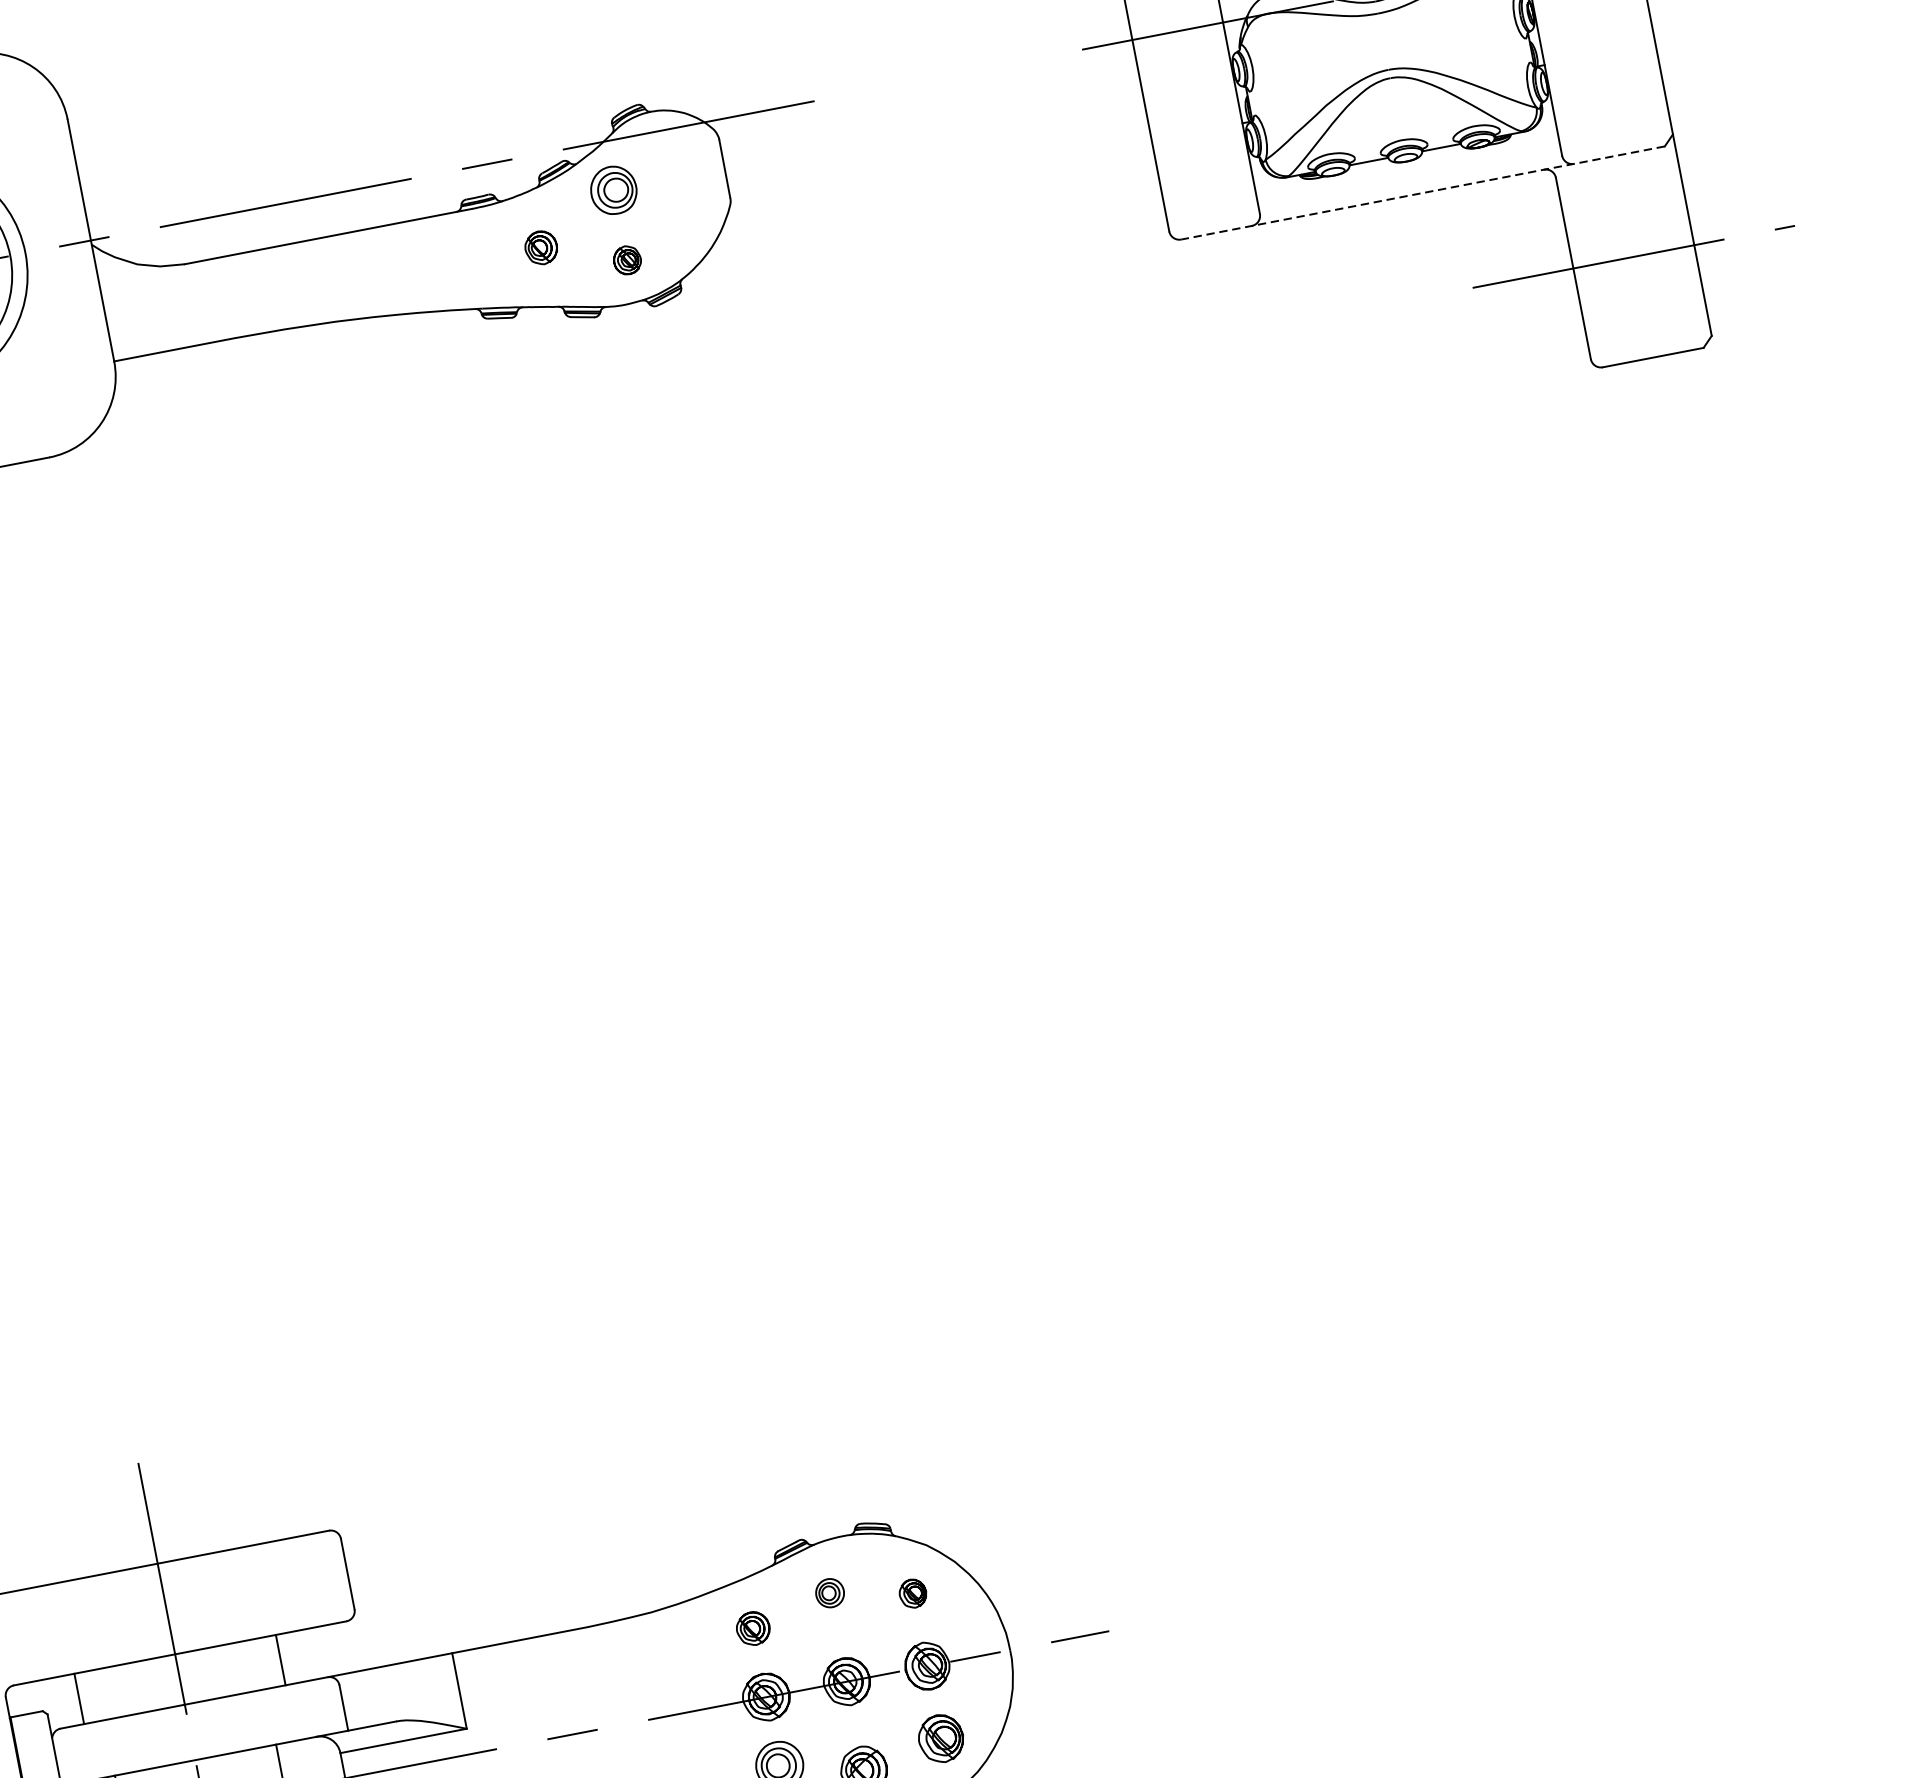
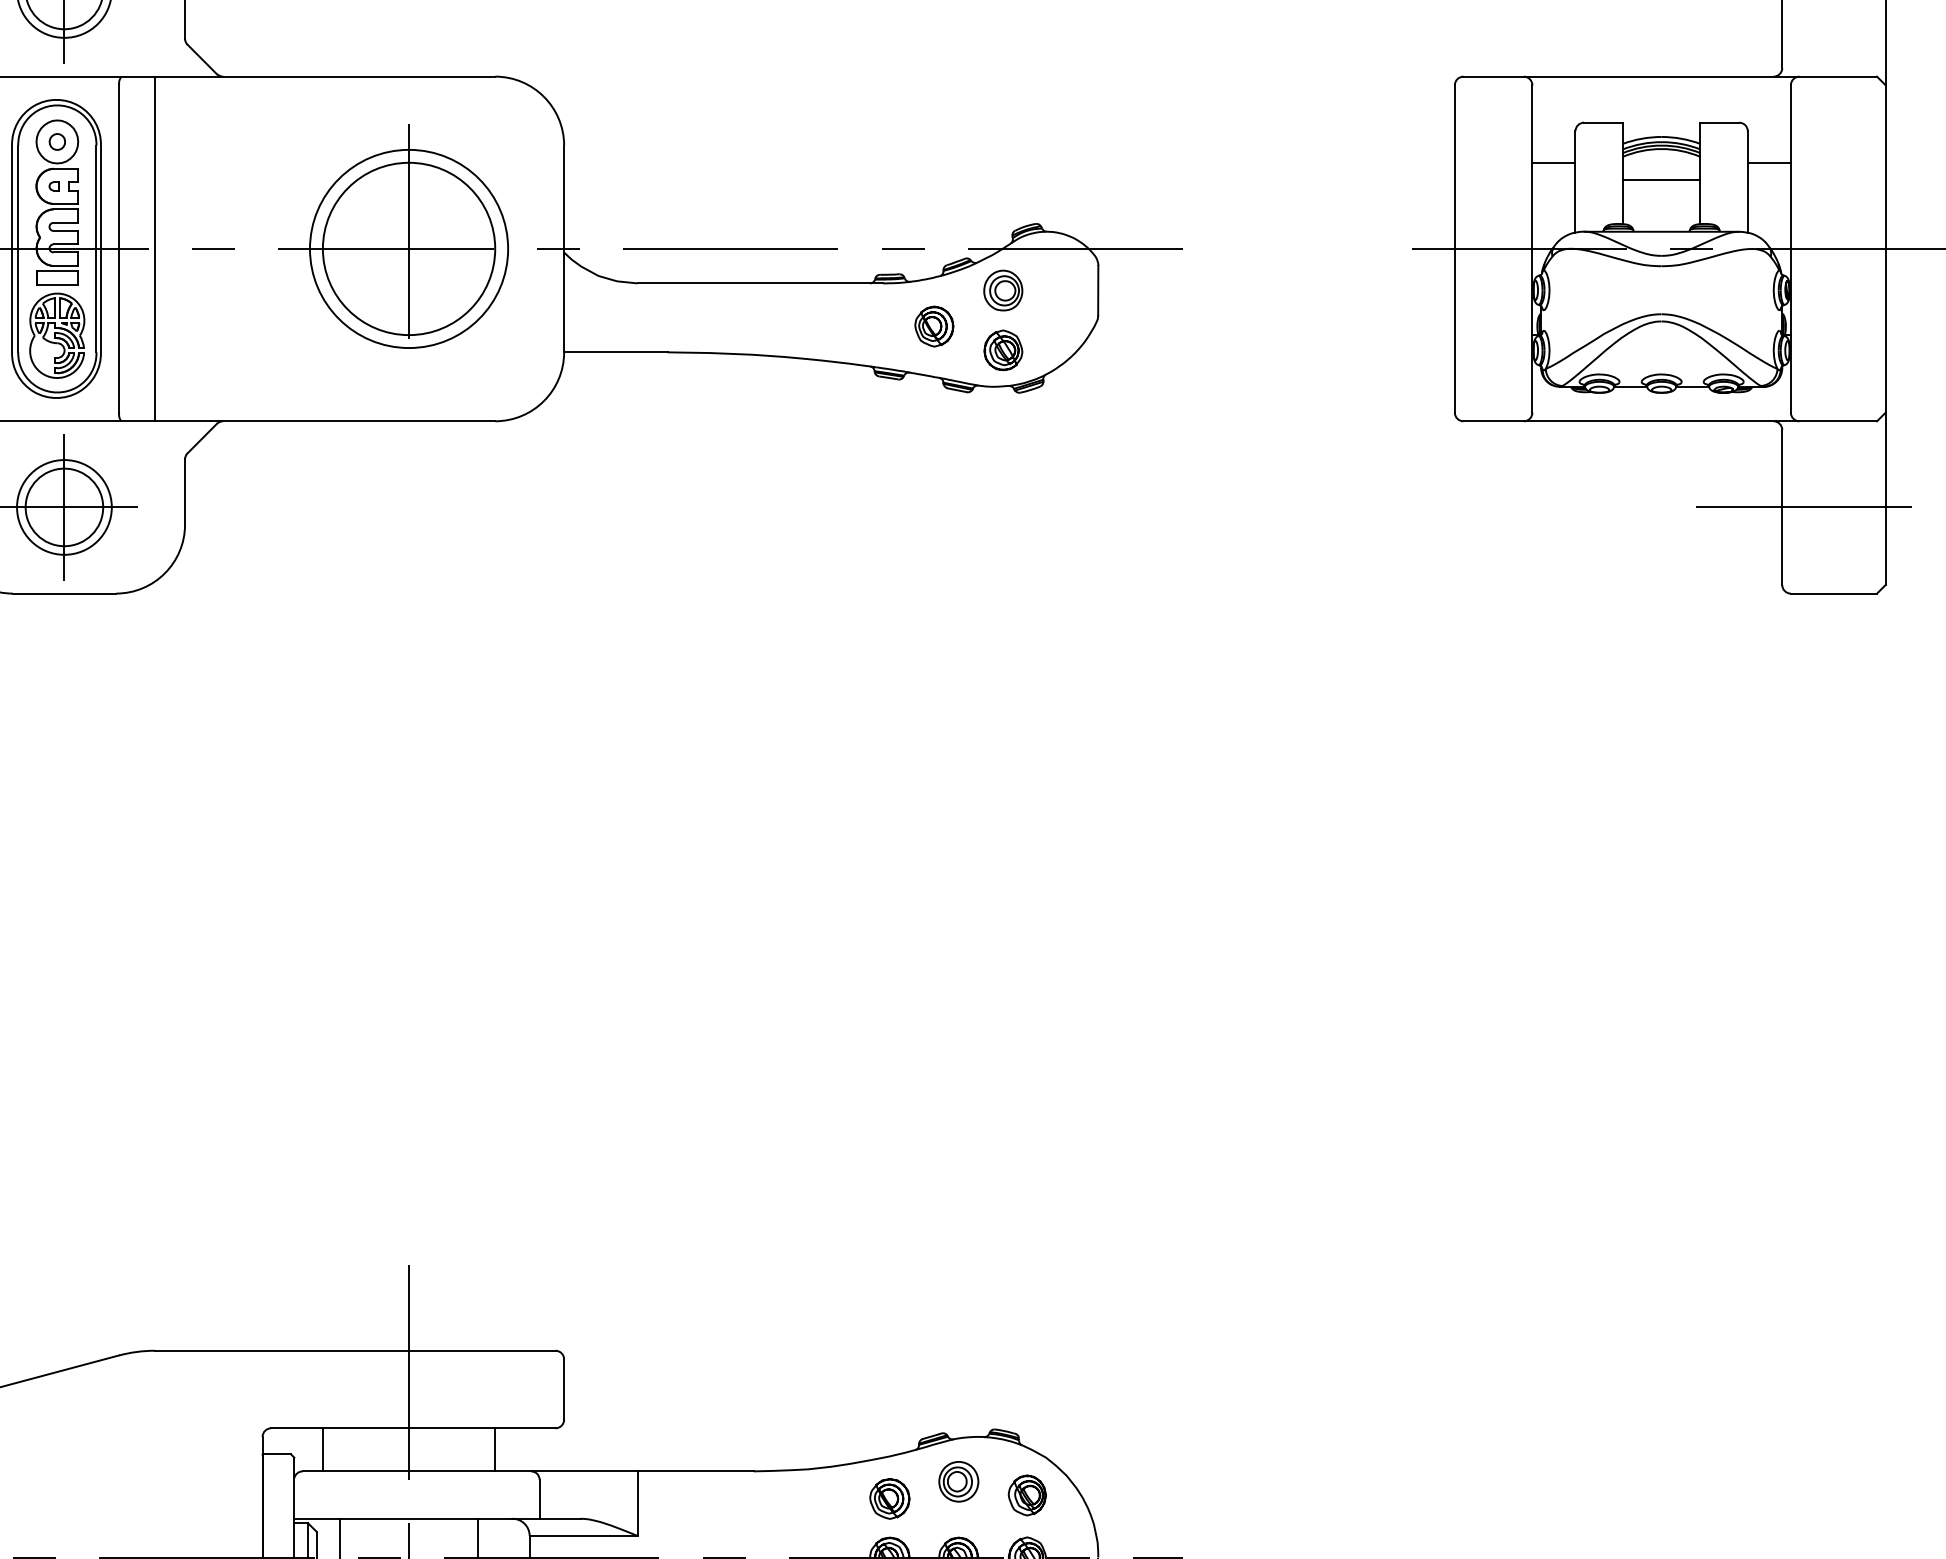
line: (1423, 193) -> (1670, 421), dashed -> solid
part: (541, 247) -> (934, 326), size x1.43
part: (627, 260) -> (1003, 350), size x1.67
part: (829, 1592) -> (958, 1481), size x1.67
part: (912, 1593) -> (1026, 1495), size x1.67
part: (752, 1628) -> (889, 1498), size x1.43

